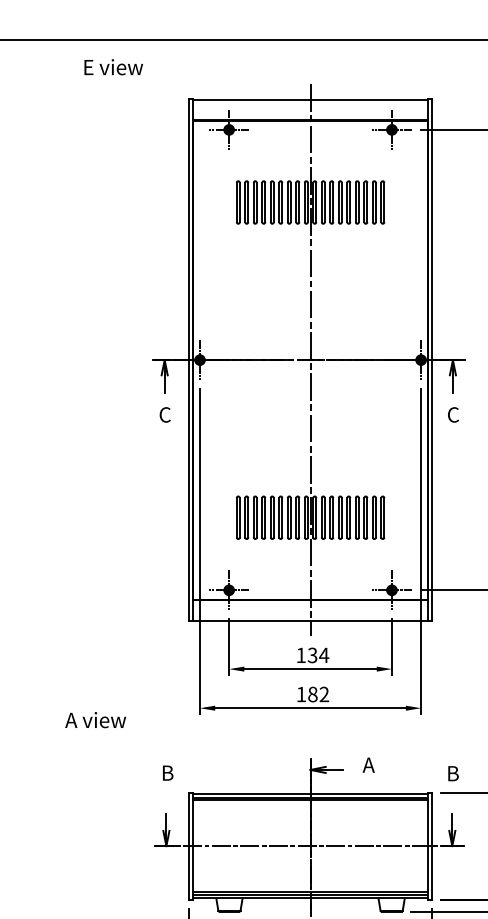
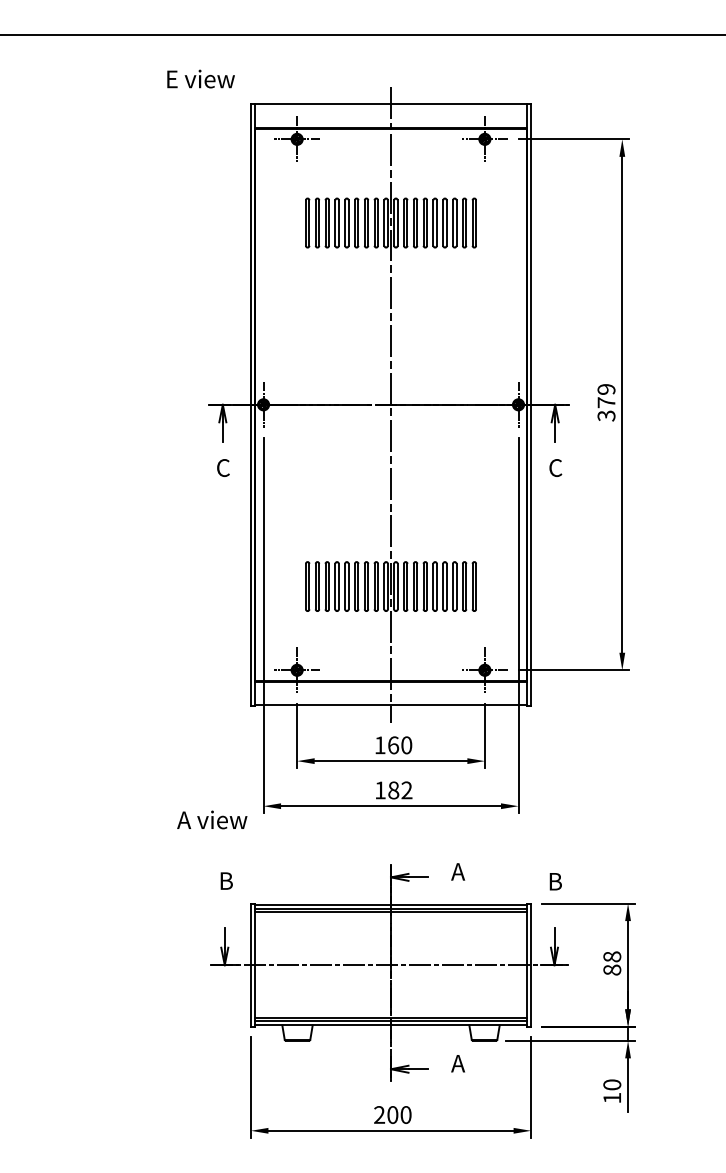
text: (113, 66) -> (200, 78), moved
text: (318, 655) -> (400, 745), 134 -> 160
text: (95, 719) -> (212, 819), moved

